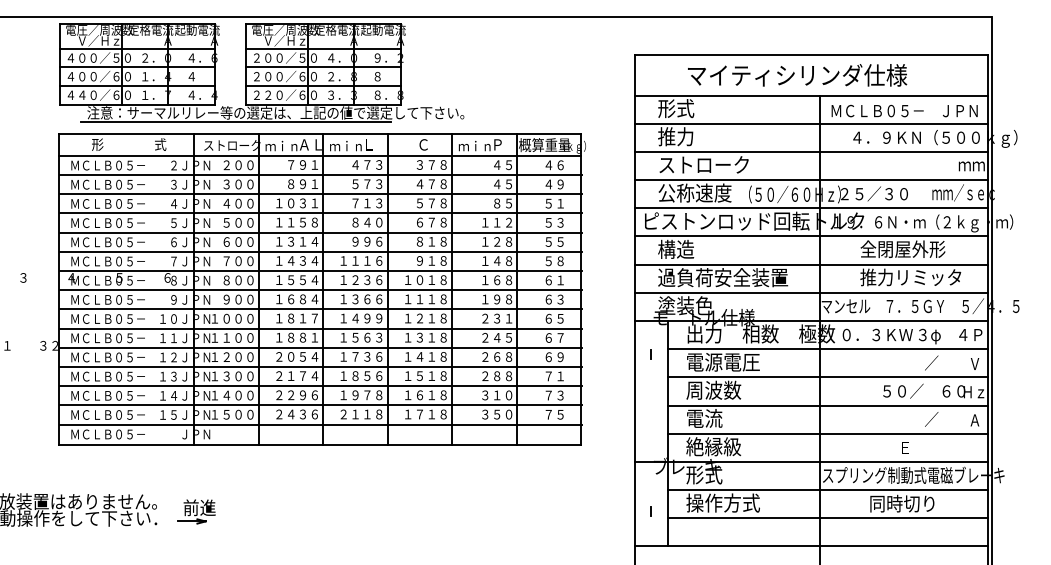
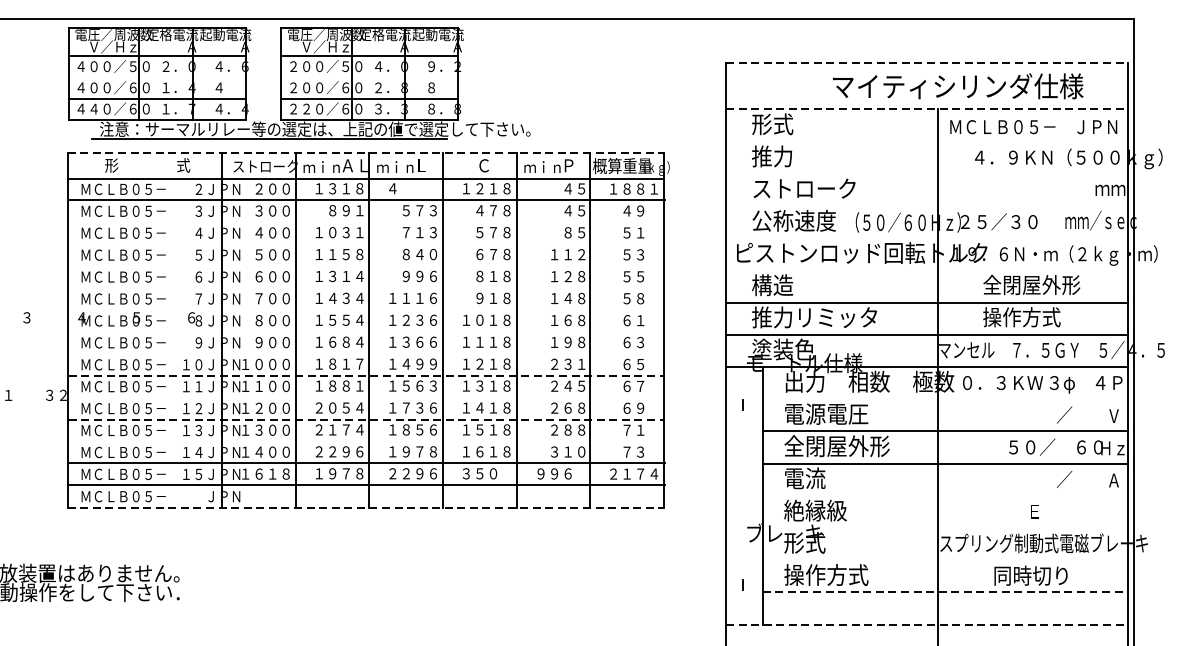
line: (811, 55) -> (927, 63), solid -> dashed
line: (136, 67) -> (156, 77), removed
line: (322, 67) -> (368, 77), removed
text: (797, 75) -> (958, 86), moved
line: (811, 95) -> (927, 109), solid -> dashed
line: (811, 123) -> (927, 141), removed
line: (320, 133) -> (366, 152), solid -> dashed
line: (811, 151) -> (927, 173), removed
text: (296, 164) -> (338, 188), ７９１ -> １３１８
text: (361, 164) -> (413, 188), ４７３ -> ４
text: (419, 164) -> (479, 188), ３７８ -> １２１８
text: (554, 165) -> (633, 189), ４６ -> １８８１
line: (811, 180) -> (927, 206), removed
line: (320, 194) -> (366, 222), removed
line: (811, 208) -> (927, 238), removed
line: (320, 213) -> (366, 244), removed
line: (320, 232) -> (366, 265), removed
line: (811, 236) -> (927, 270), removed
line: (320, 251) -> (366, 287), removed
line: (320, 271) -> (366, 310), removed
text: (723, 277) -> (826, 317), 過負荷安全装置 -> 推力リミッタ
text: (910, 277) -> (1040, 317), 推力リミッタ -> 操作方式
line: (320, 290) -> (366, 332), removed
line: (320, 309) -> (366, 353), removed
line: (321, 328) -> (367, 375), solid -> dashed
line: (320, 347) -> (366, 397), removed
line: (827, 349) -> (945, 399), removed
line: (321, 367) -> (367, 420), solid -> dashed
line: (320, 386) -> (366, 441), removed
text: (732, 389) -> (836, 445), 周波数 -> 全閉屋外形
text: (238, 414) -> (272, 473), １５００ -> １６１８
text: (296, 414) -> (338, 473), ２４３６ -> １９７８
text: (367, 414) -> (419, 473), ２１１８ -> ２２９６
text: (425, 414) -> (486, 473), １７１８ -> ３５０
text: (491, 414) -> (561, 473), ３５０ -> ９９６
text: (554, 414) -> (633, 473), ７５ -> ２１７４
line: (827, 433) -> (945, 495), removed
line: (320, 444) -> (366, 508), solid -> dashed
line: (811, 461) -> (927, 527), removed
line: (827, 490) -> (945, 560), removed
part: (196, 511) -> (224, 584), removed
line: (828, 518) -> (946, 592), solid -> dashed
line: (811, 546) -> (927, 624), solid -> dashed

